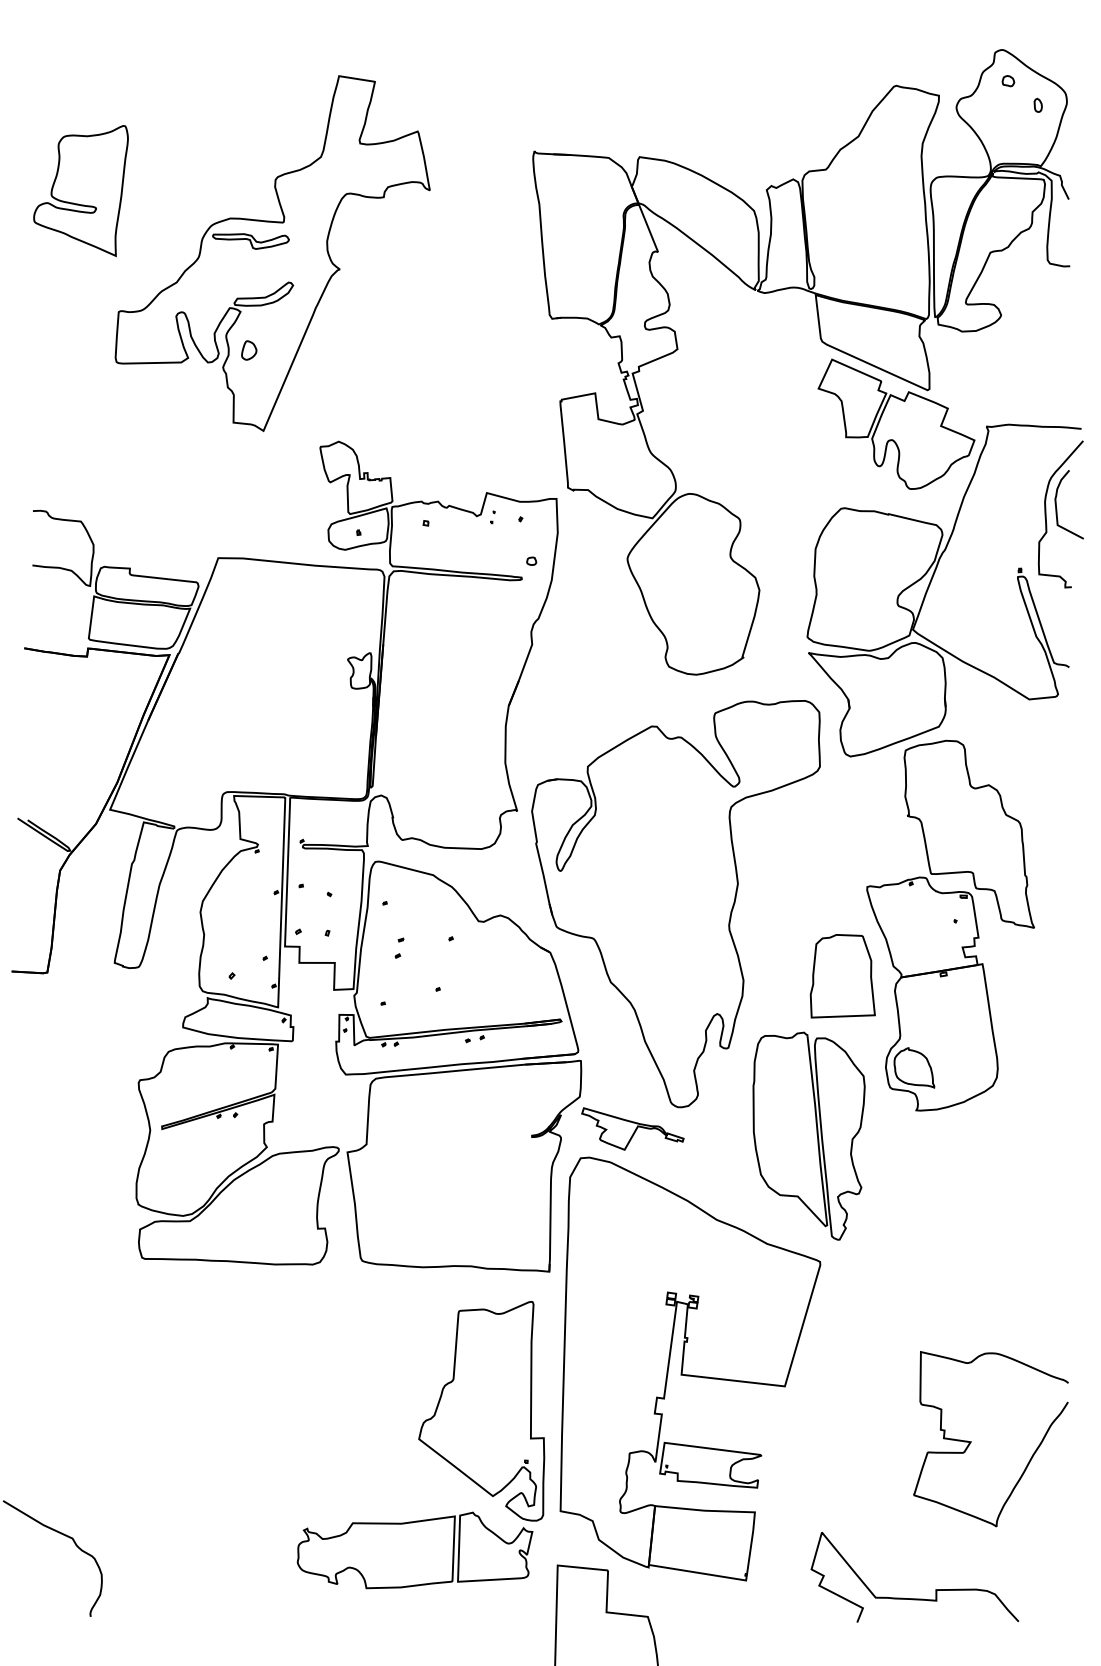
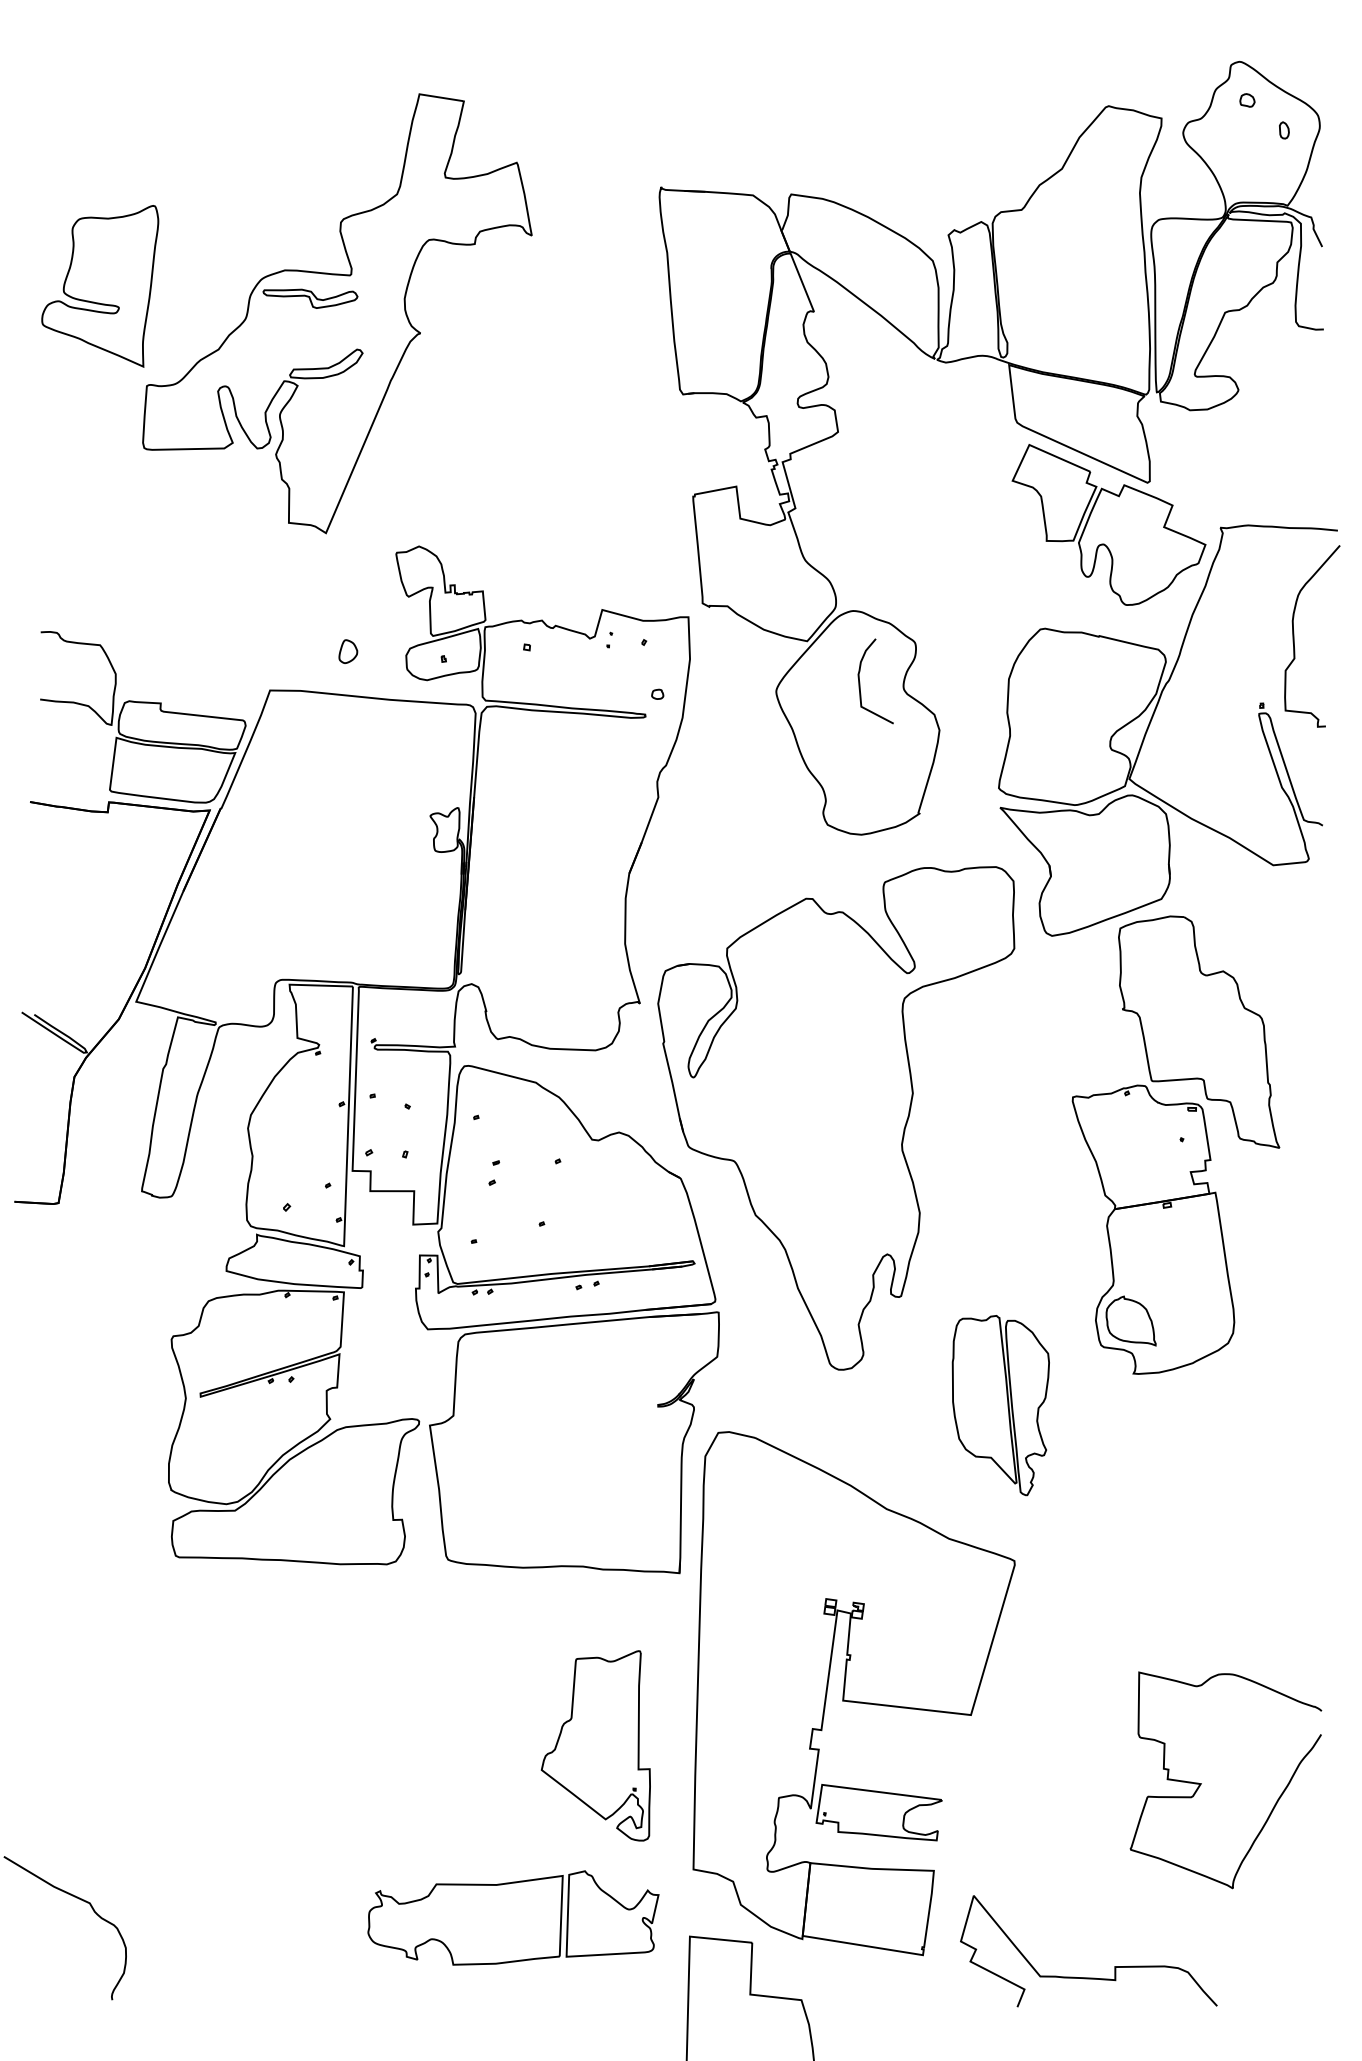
part: (81, 191) -> (100, 286), moved
part: (249, 350) -> (348, 651), moved
curve: (1056, 505) -> (860, 682), moved
part: (842, 976) -> (1042, 1207), removed
part: (632, 1128) -> (782, 1396), removed
part: (808, 1136) -> (1000, 1405), size x0.7
part: (481, 1411) -> (595, 1745), size x0.7
curve: (914, 1598) -> (1088, 1977), moved

